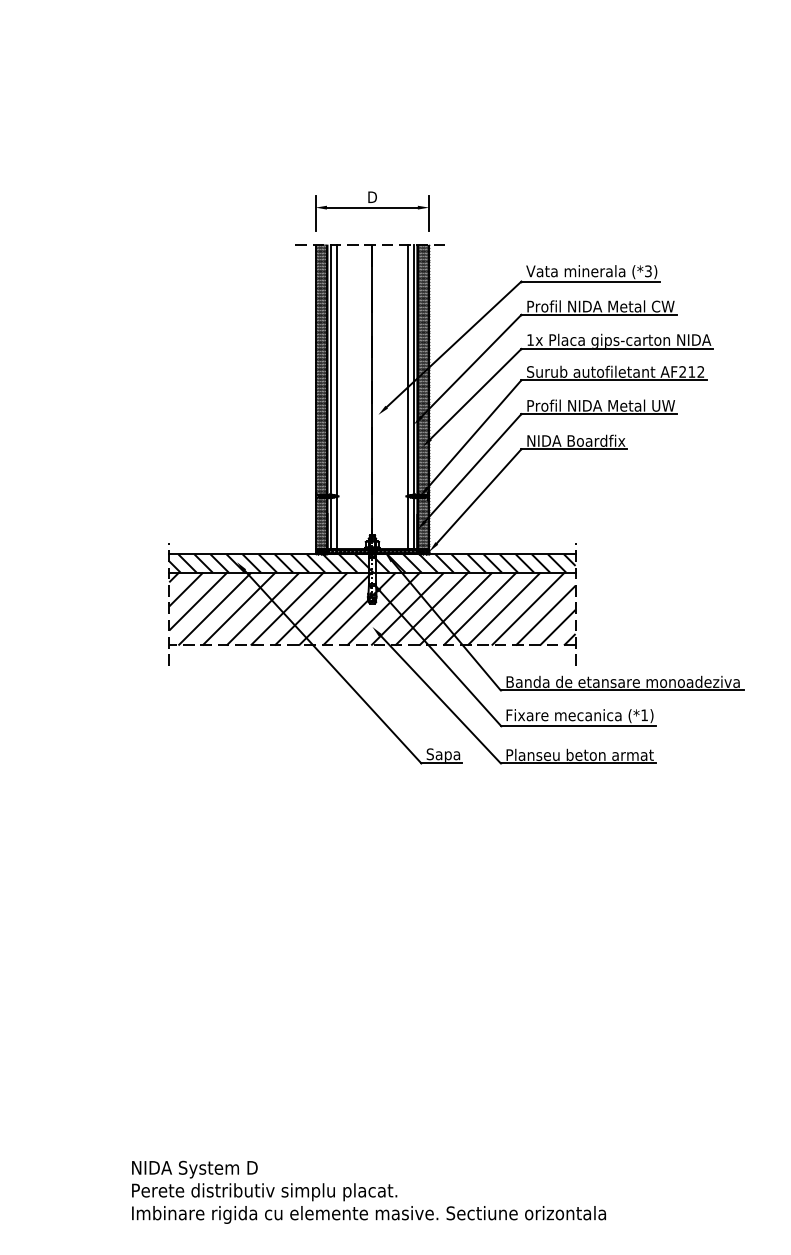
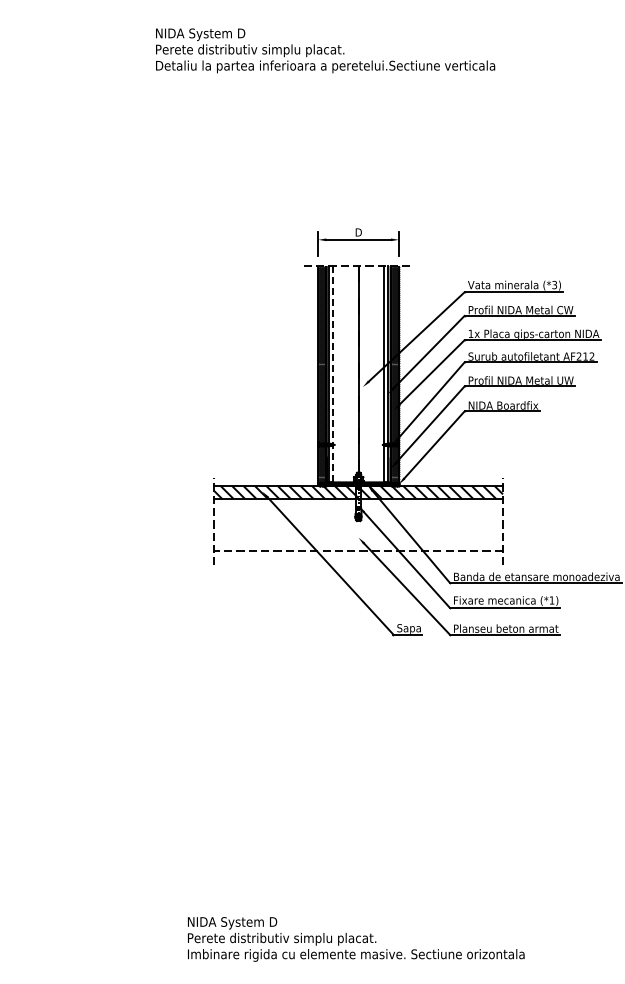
line: (337, 397) -> (333, 374), solid -> dashed
hatch: (372, 608) -> (358, 524), removed

